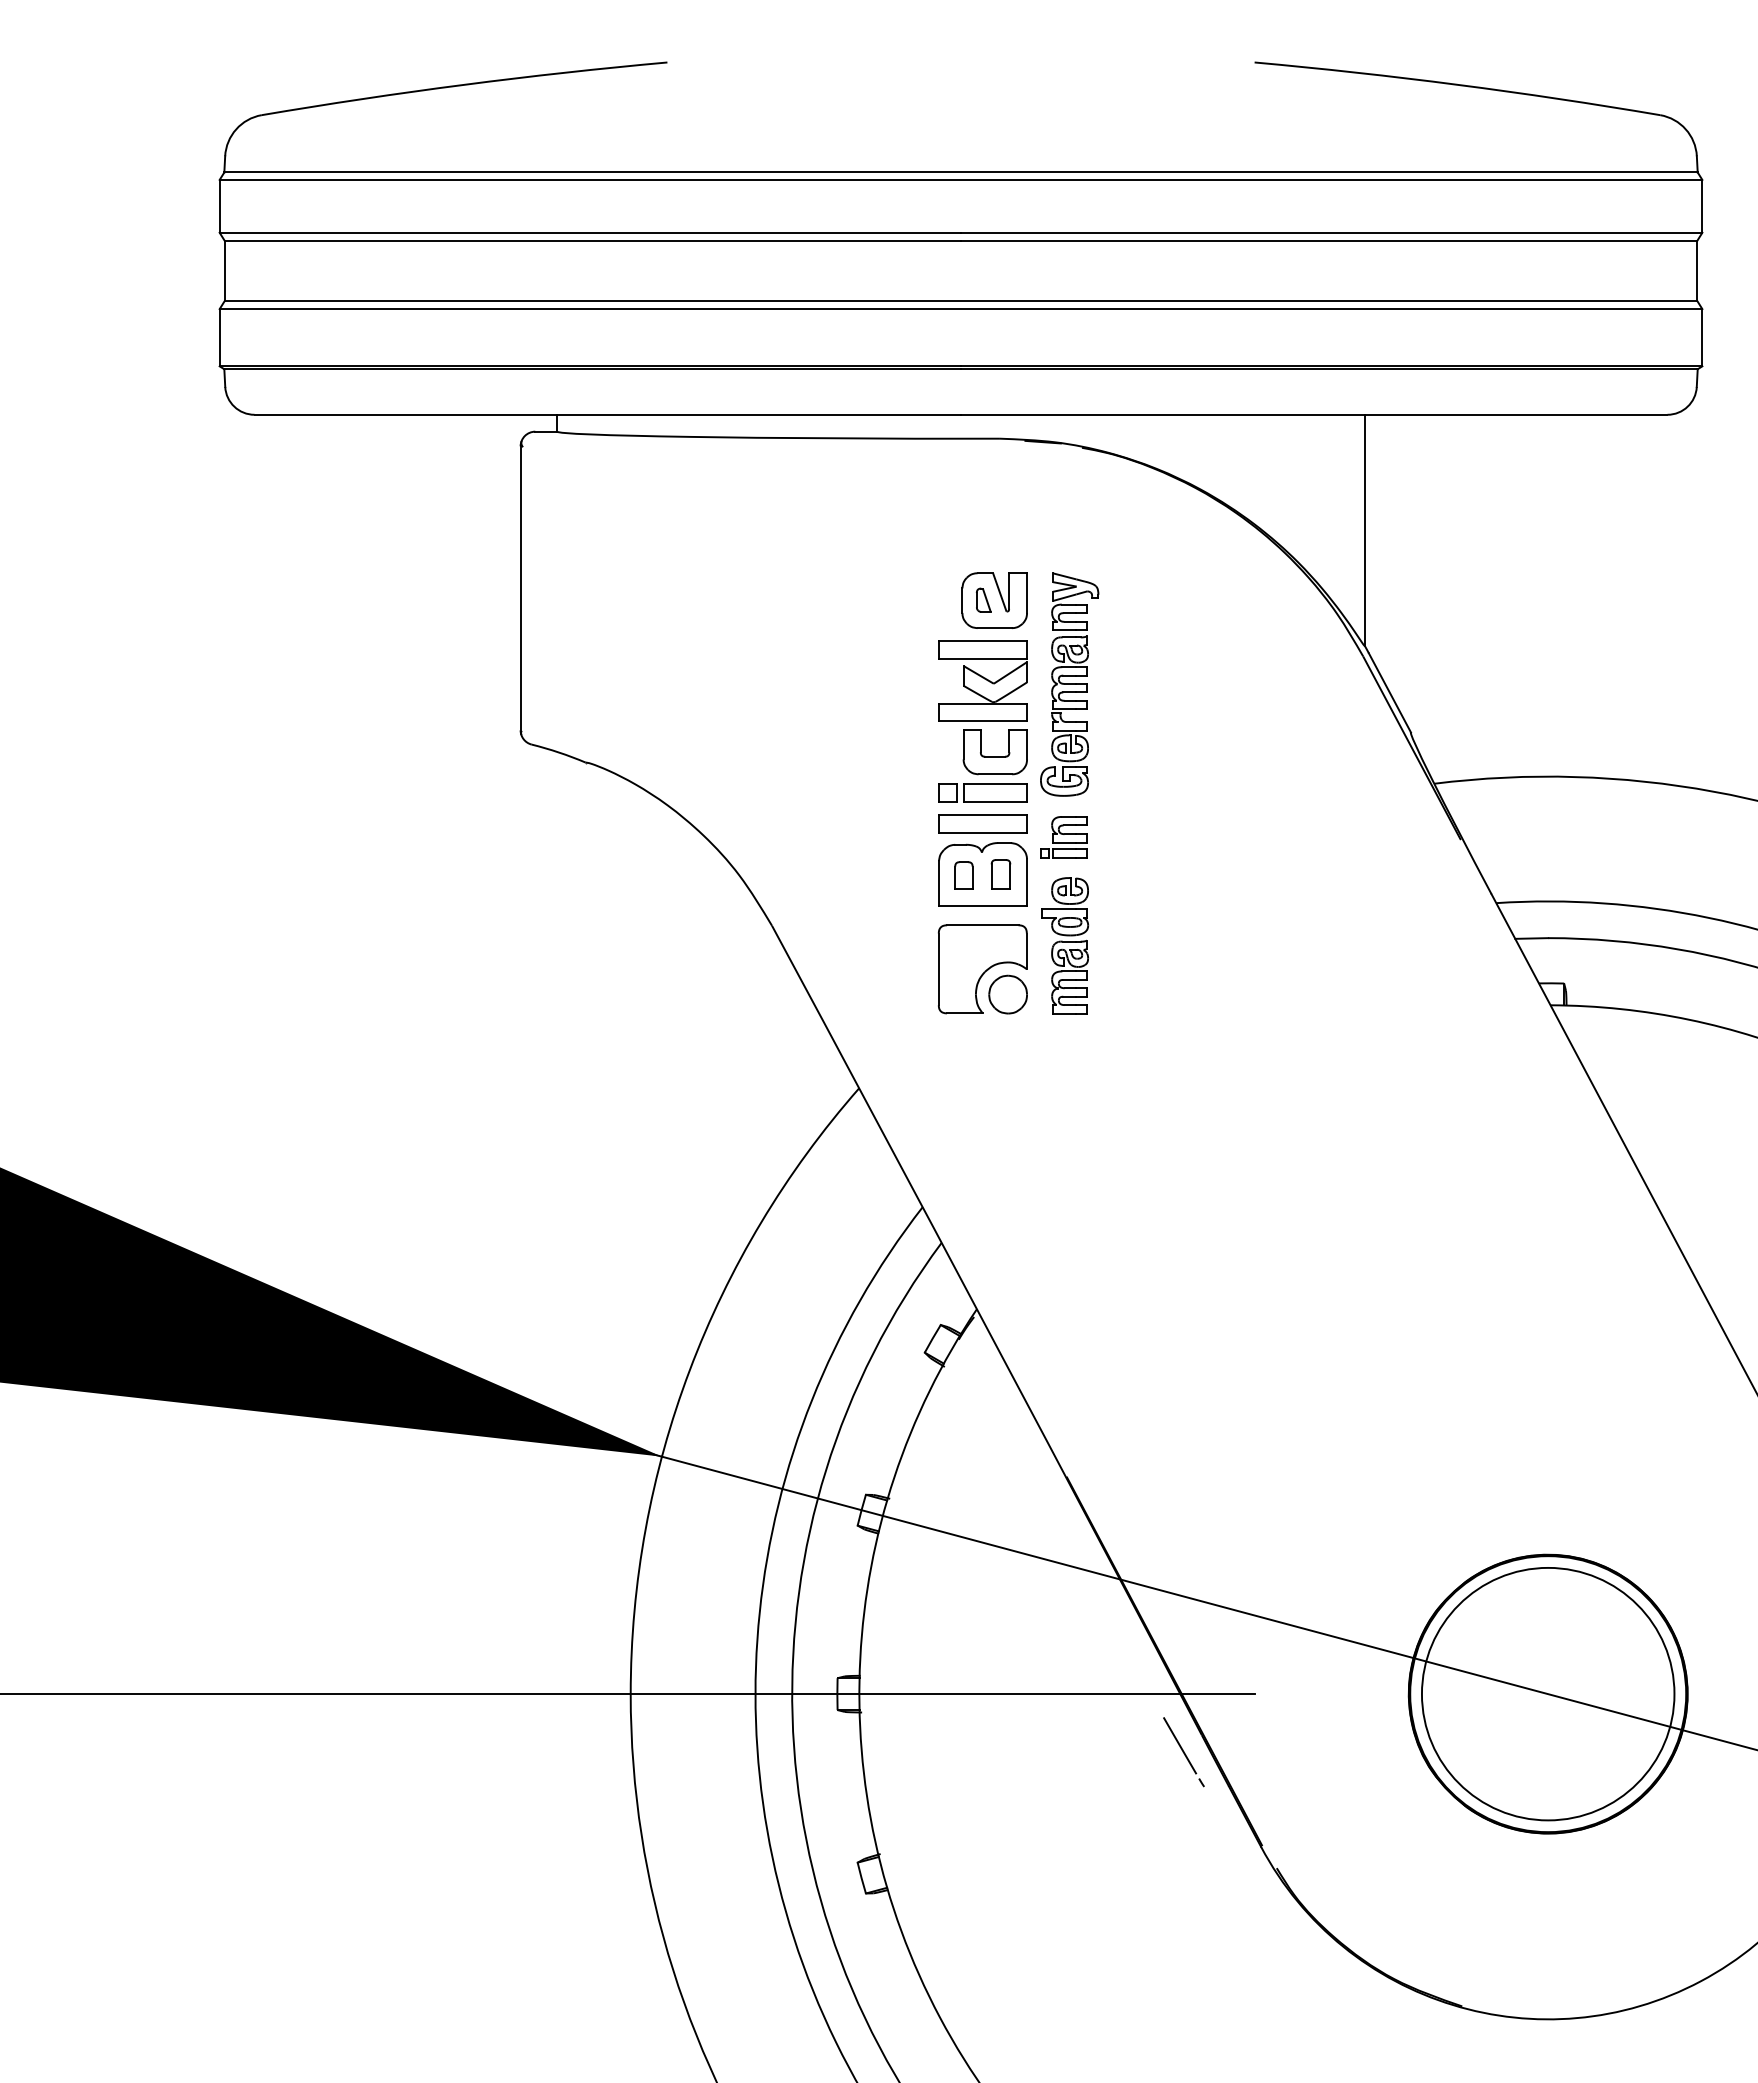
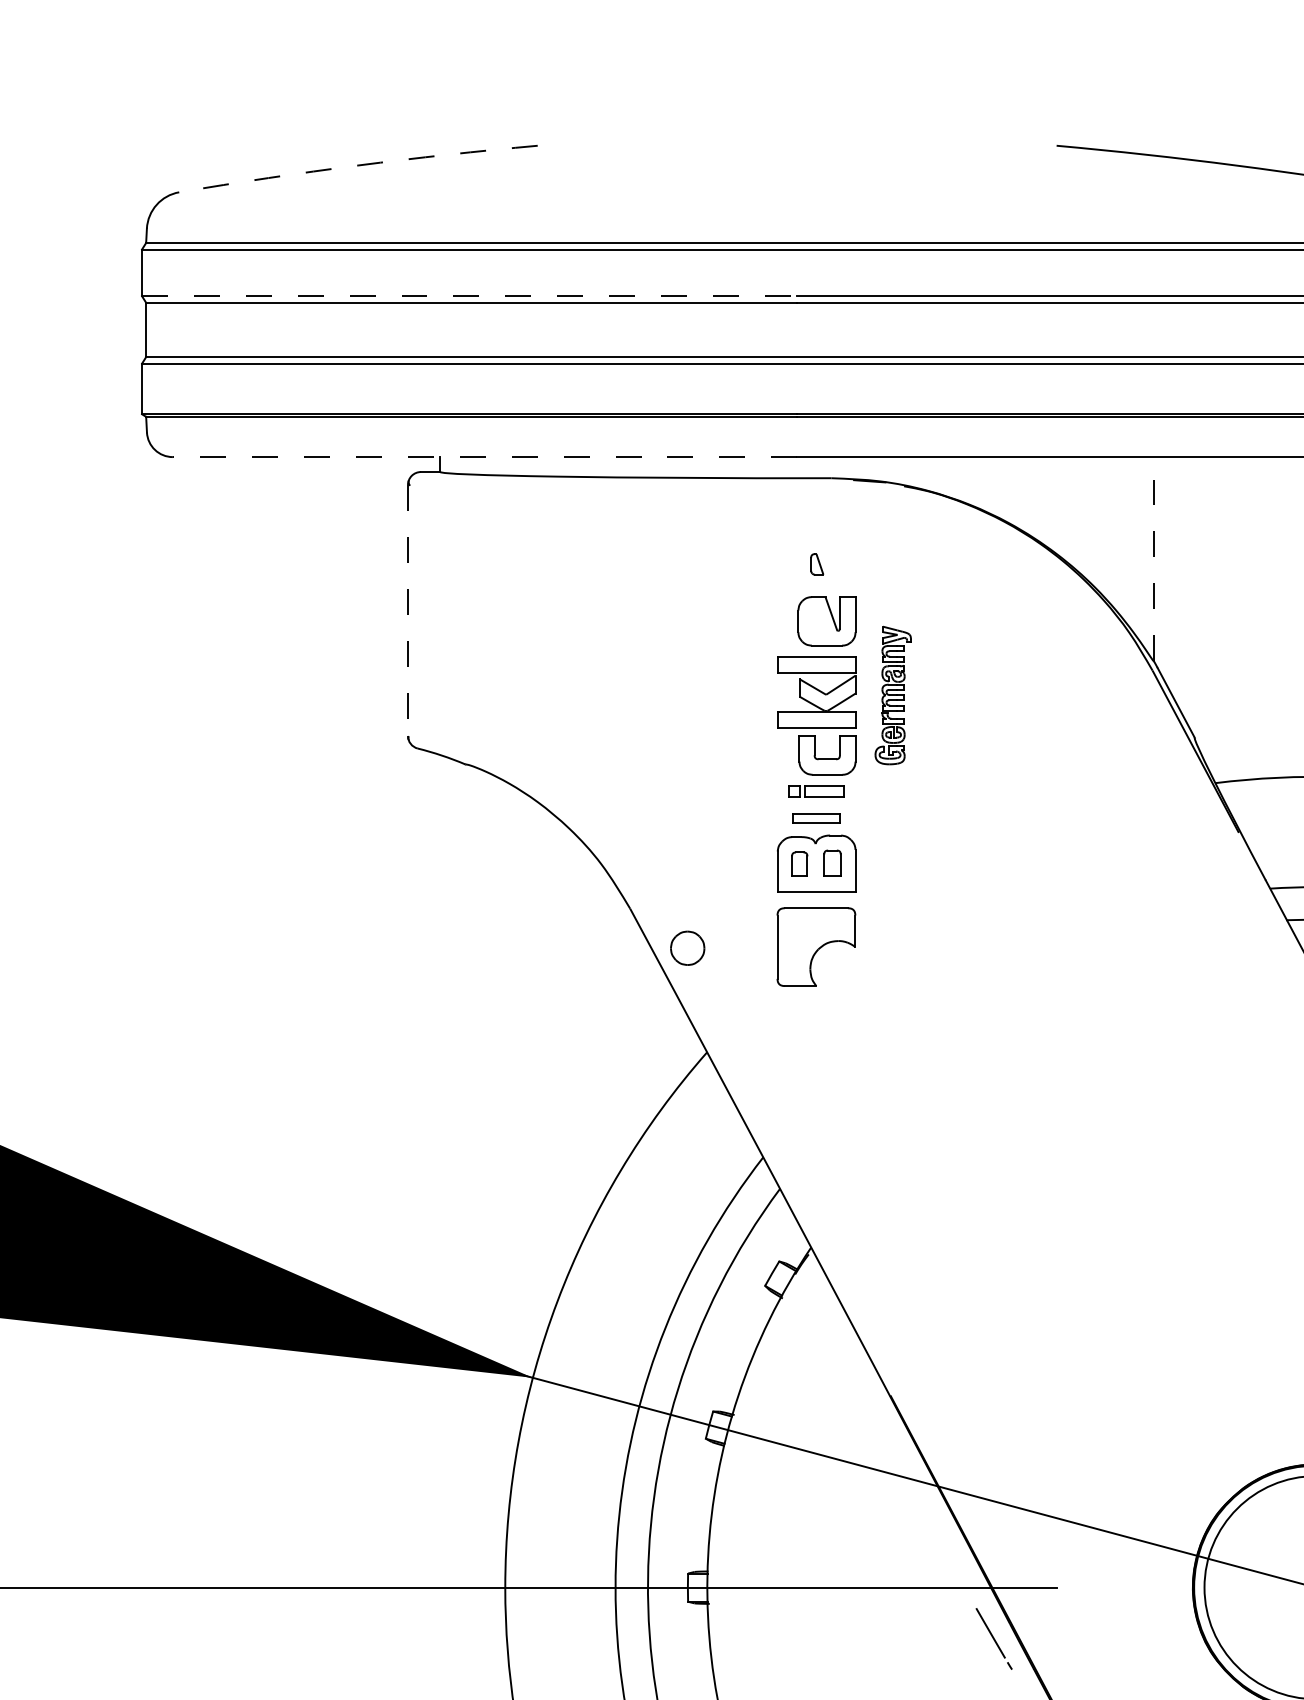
arc: (464, 84) -> (358, 165), solid -> dashed
line: (590, 232) -> (469, 296), solid -> dashed
line: (607, 414) -> (484, 456), solid -> dashed
line: (1364, 529) -> (1153, 558), solid -> dashed
line: (520, 588) -> (407, 610), solid -> dashed
part: (983, 599) -> (817, 563), moved
part: (1069, 684) -> (893, 695), size x0.7
part: (982, 792) -> (816, 790), size x0.7
part: (982, 823) -> (816, 818), size x0.6
part: (1063, 837) -> (887, 830), removed
part: (1065, 945) -> (889, 926), removed
part: (1007, 994) -> (687, 948), moved

